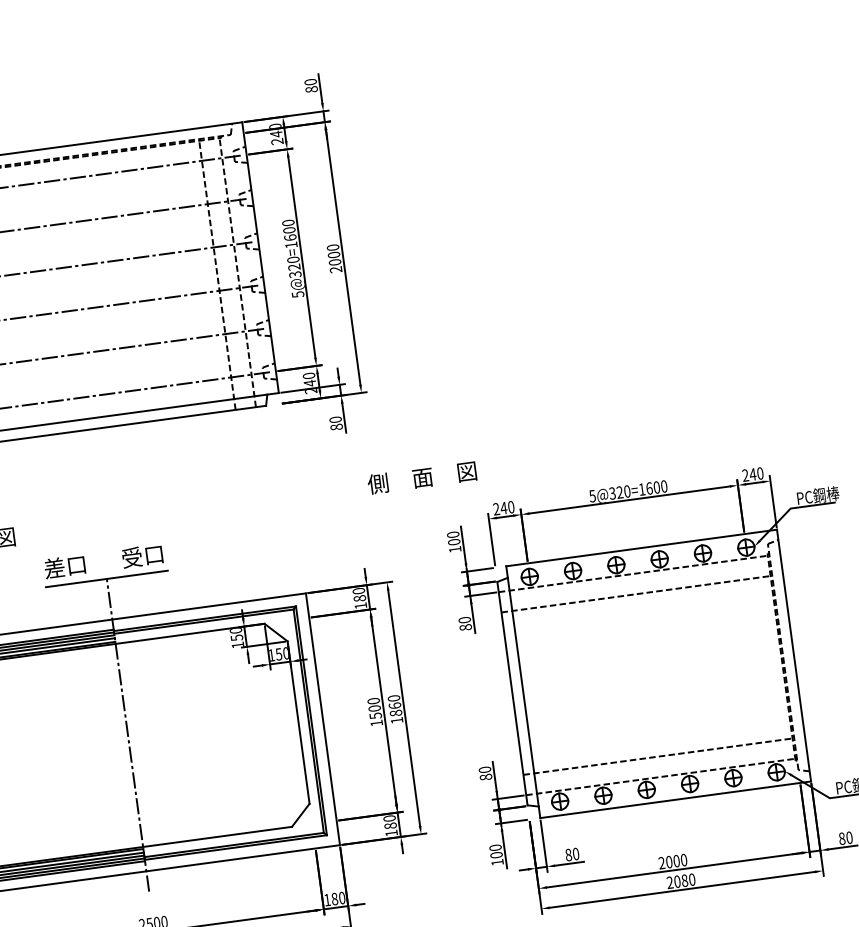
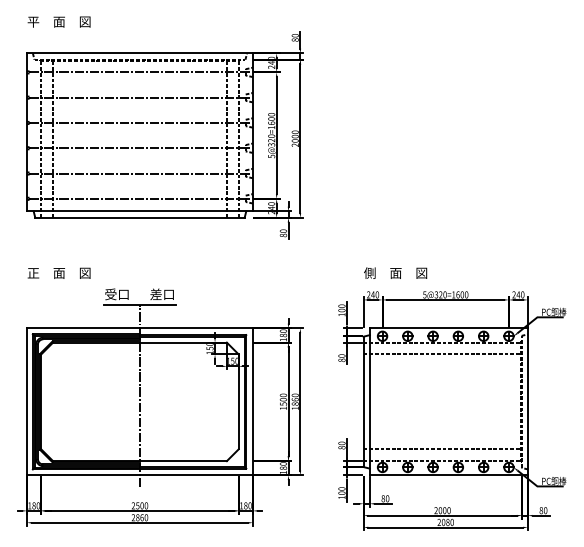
text: (421, 476) -> (395, 272), moved
text: (131, 557) -> (155, 294), 受口 -> 差口
text: (53, 568) -> (110, 294), 差口 -> 受口

